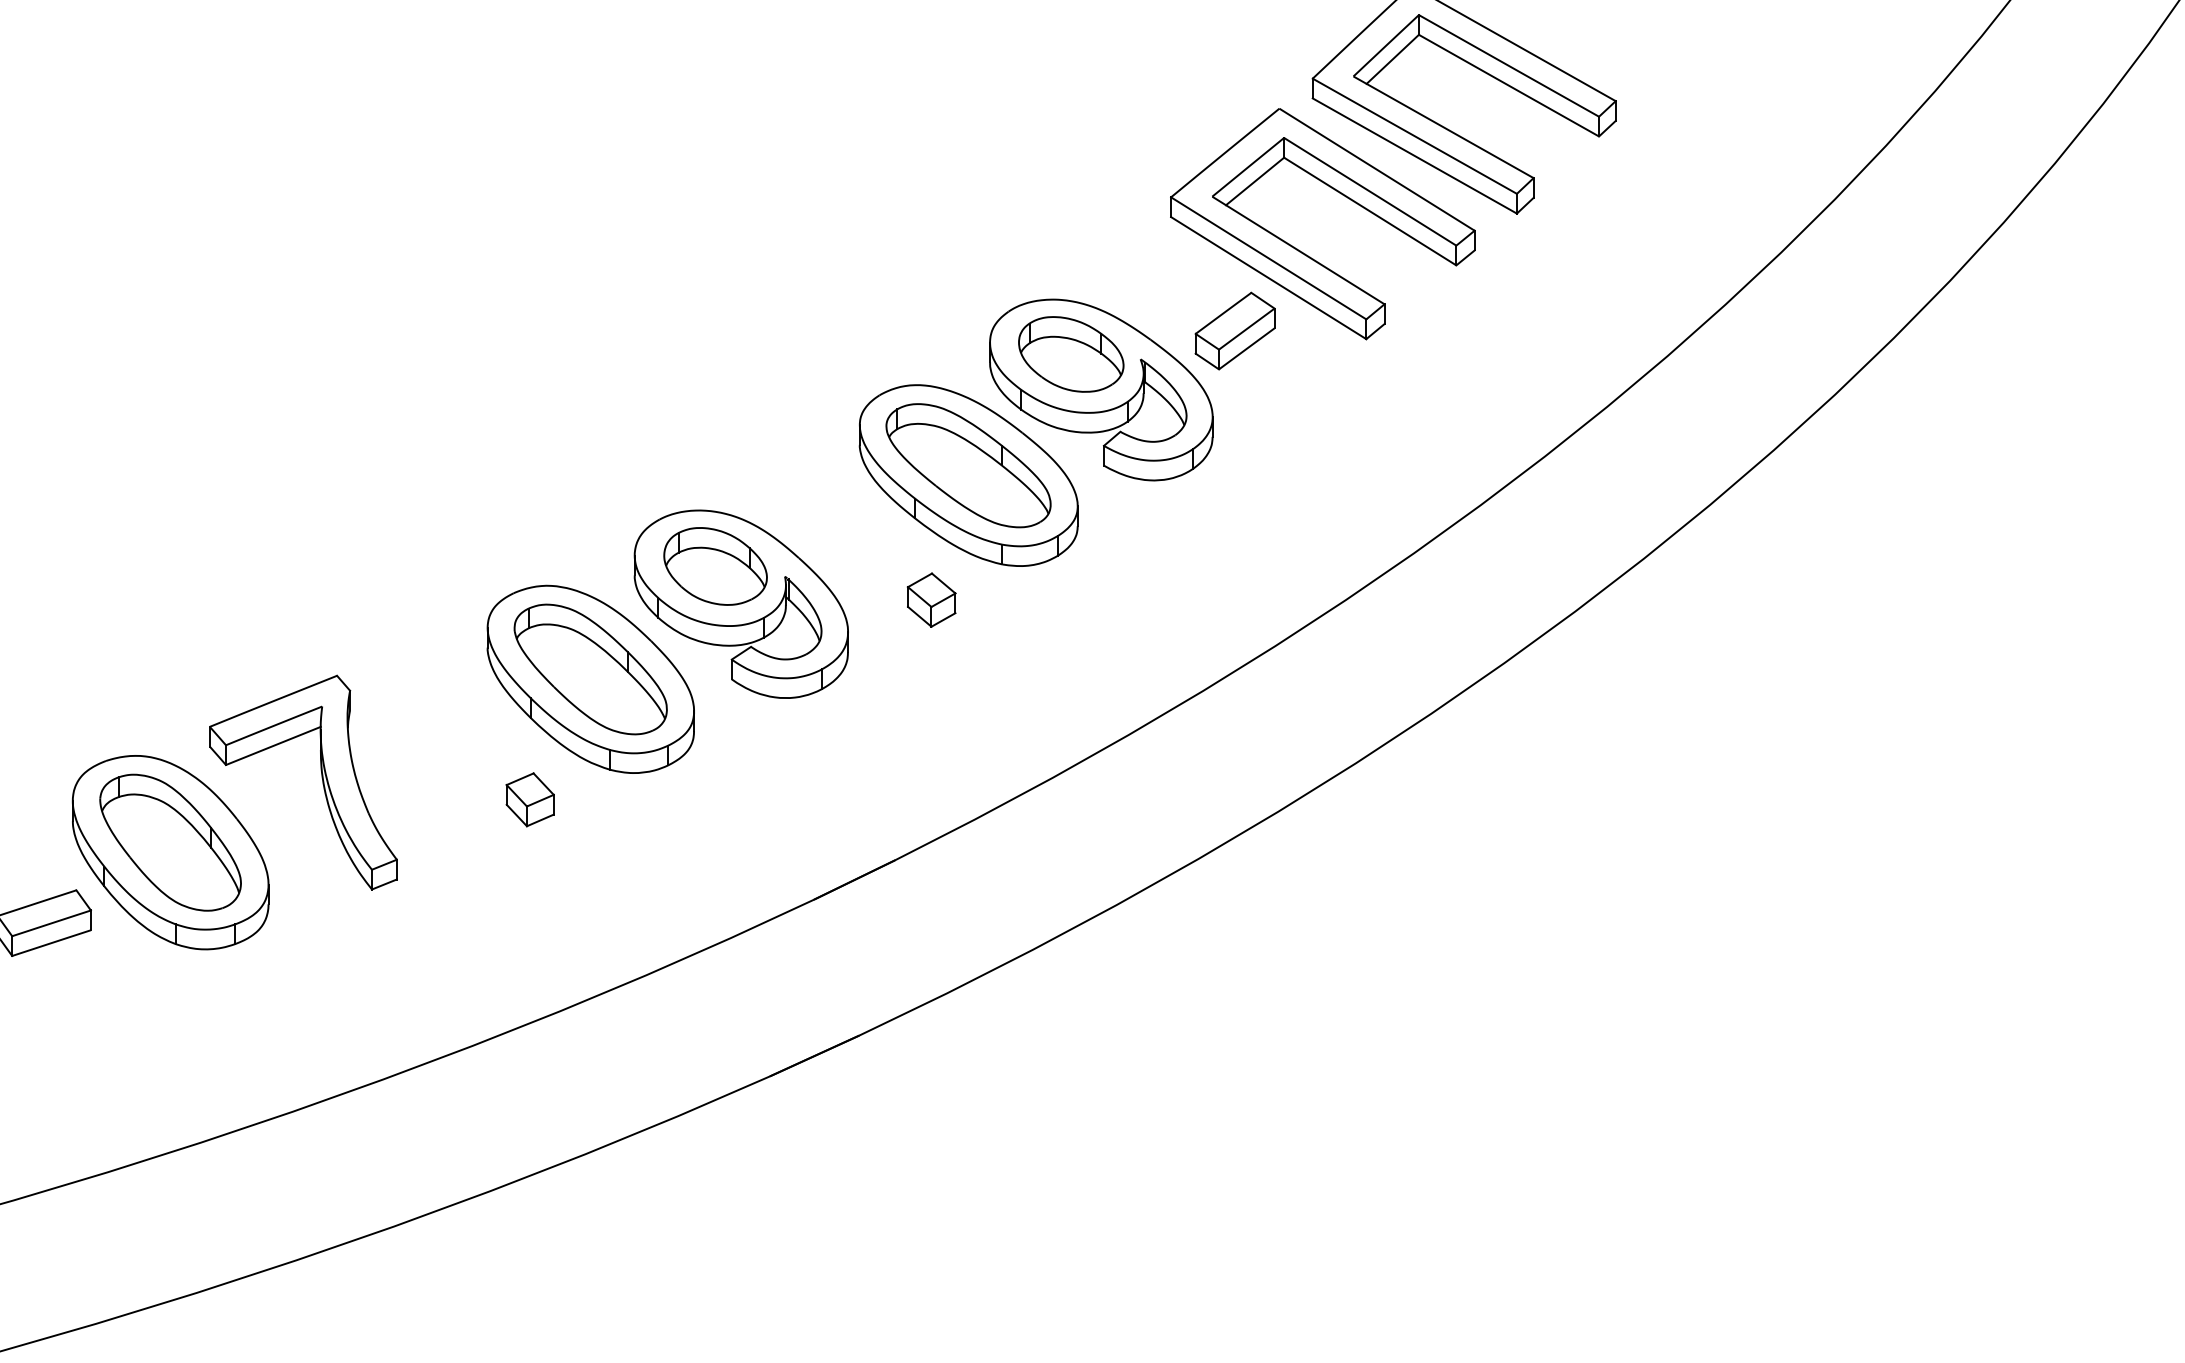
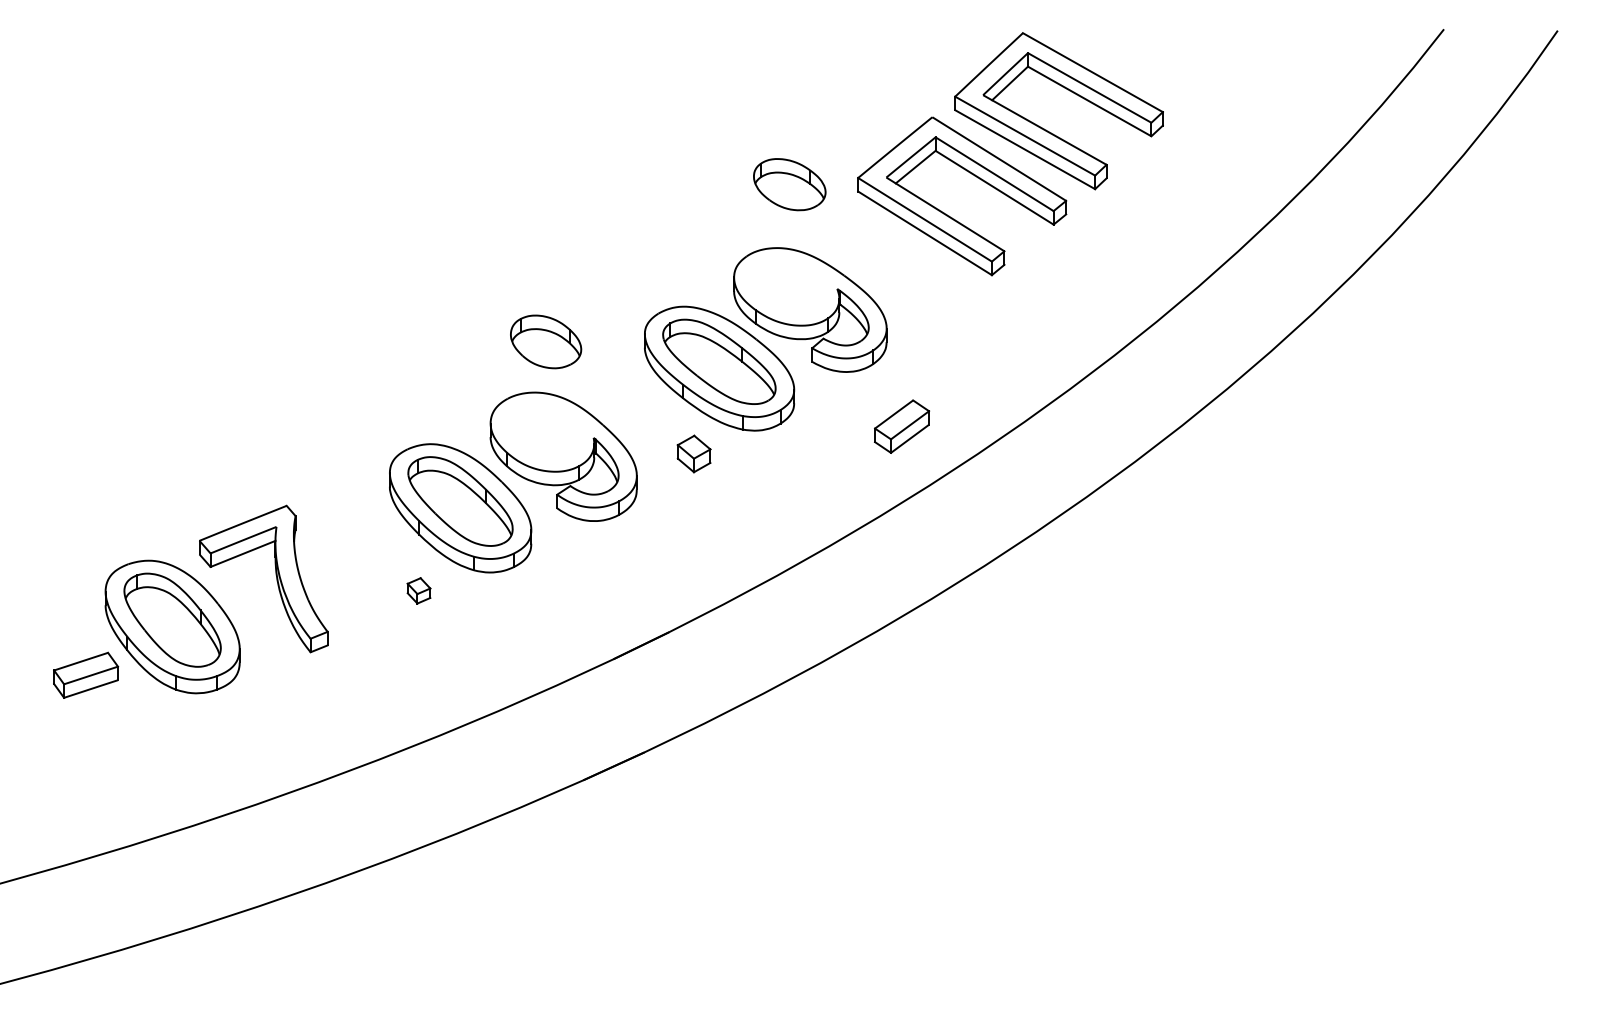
part: (1235, 330) -> (902, 426), moved
part: (1070, 354) -> (789, 184), moved
part: (716, 565) -> (546, 341), moved
part: (529, 799) -> (418, 590), size x0.7

